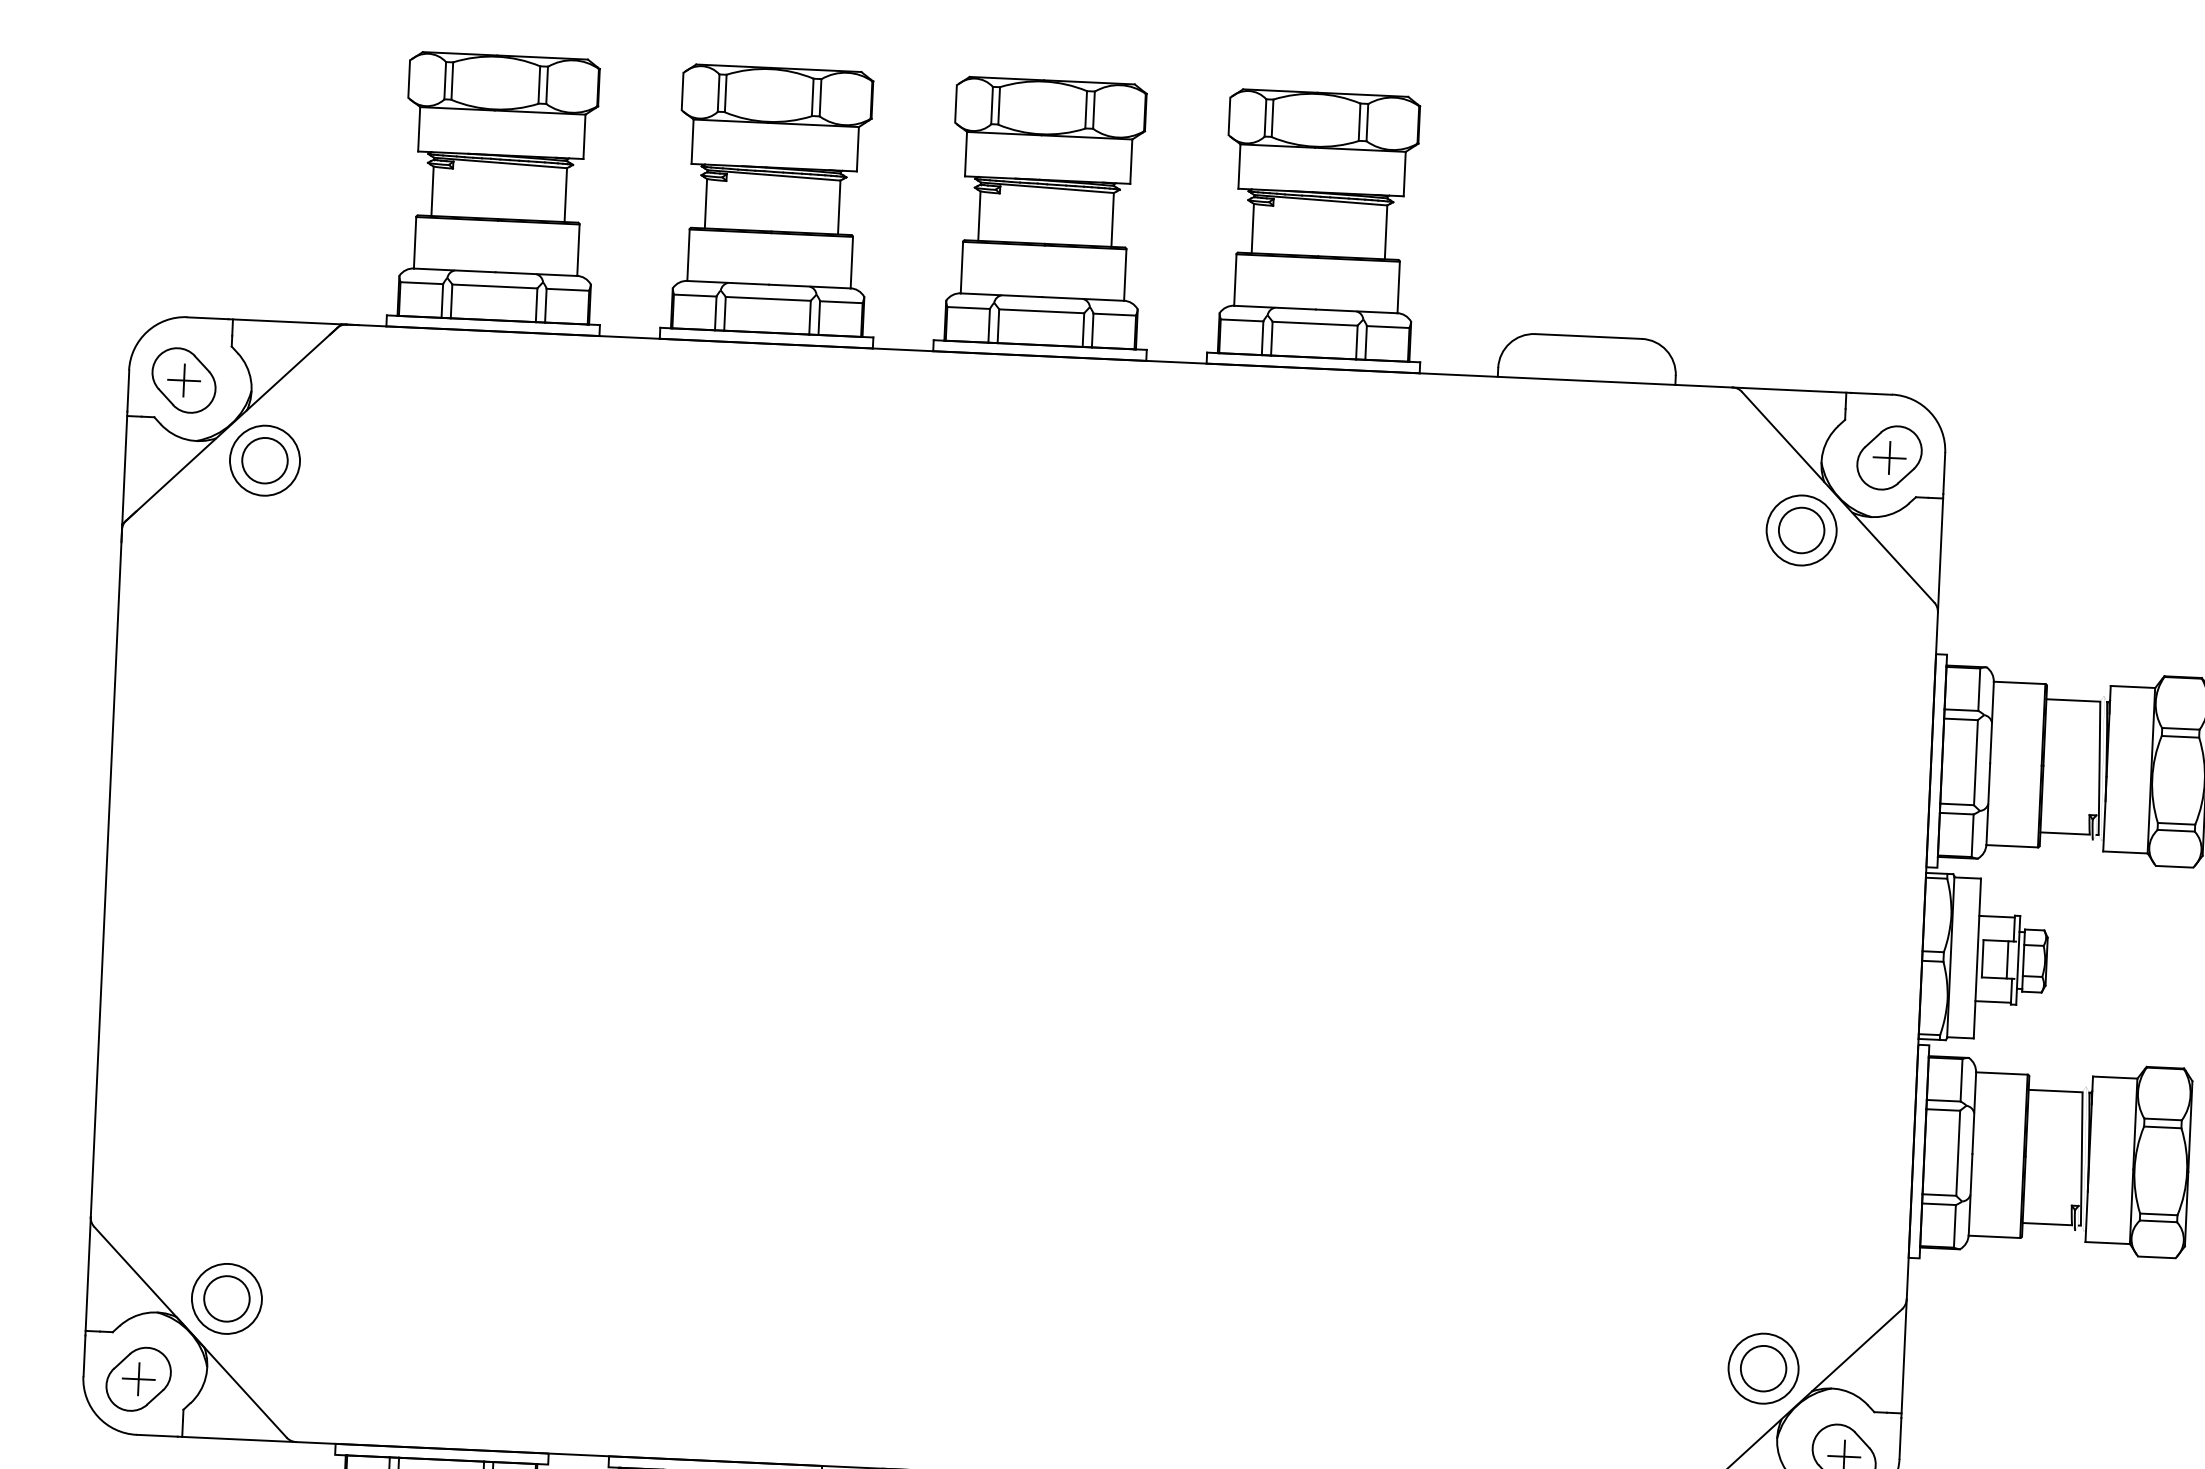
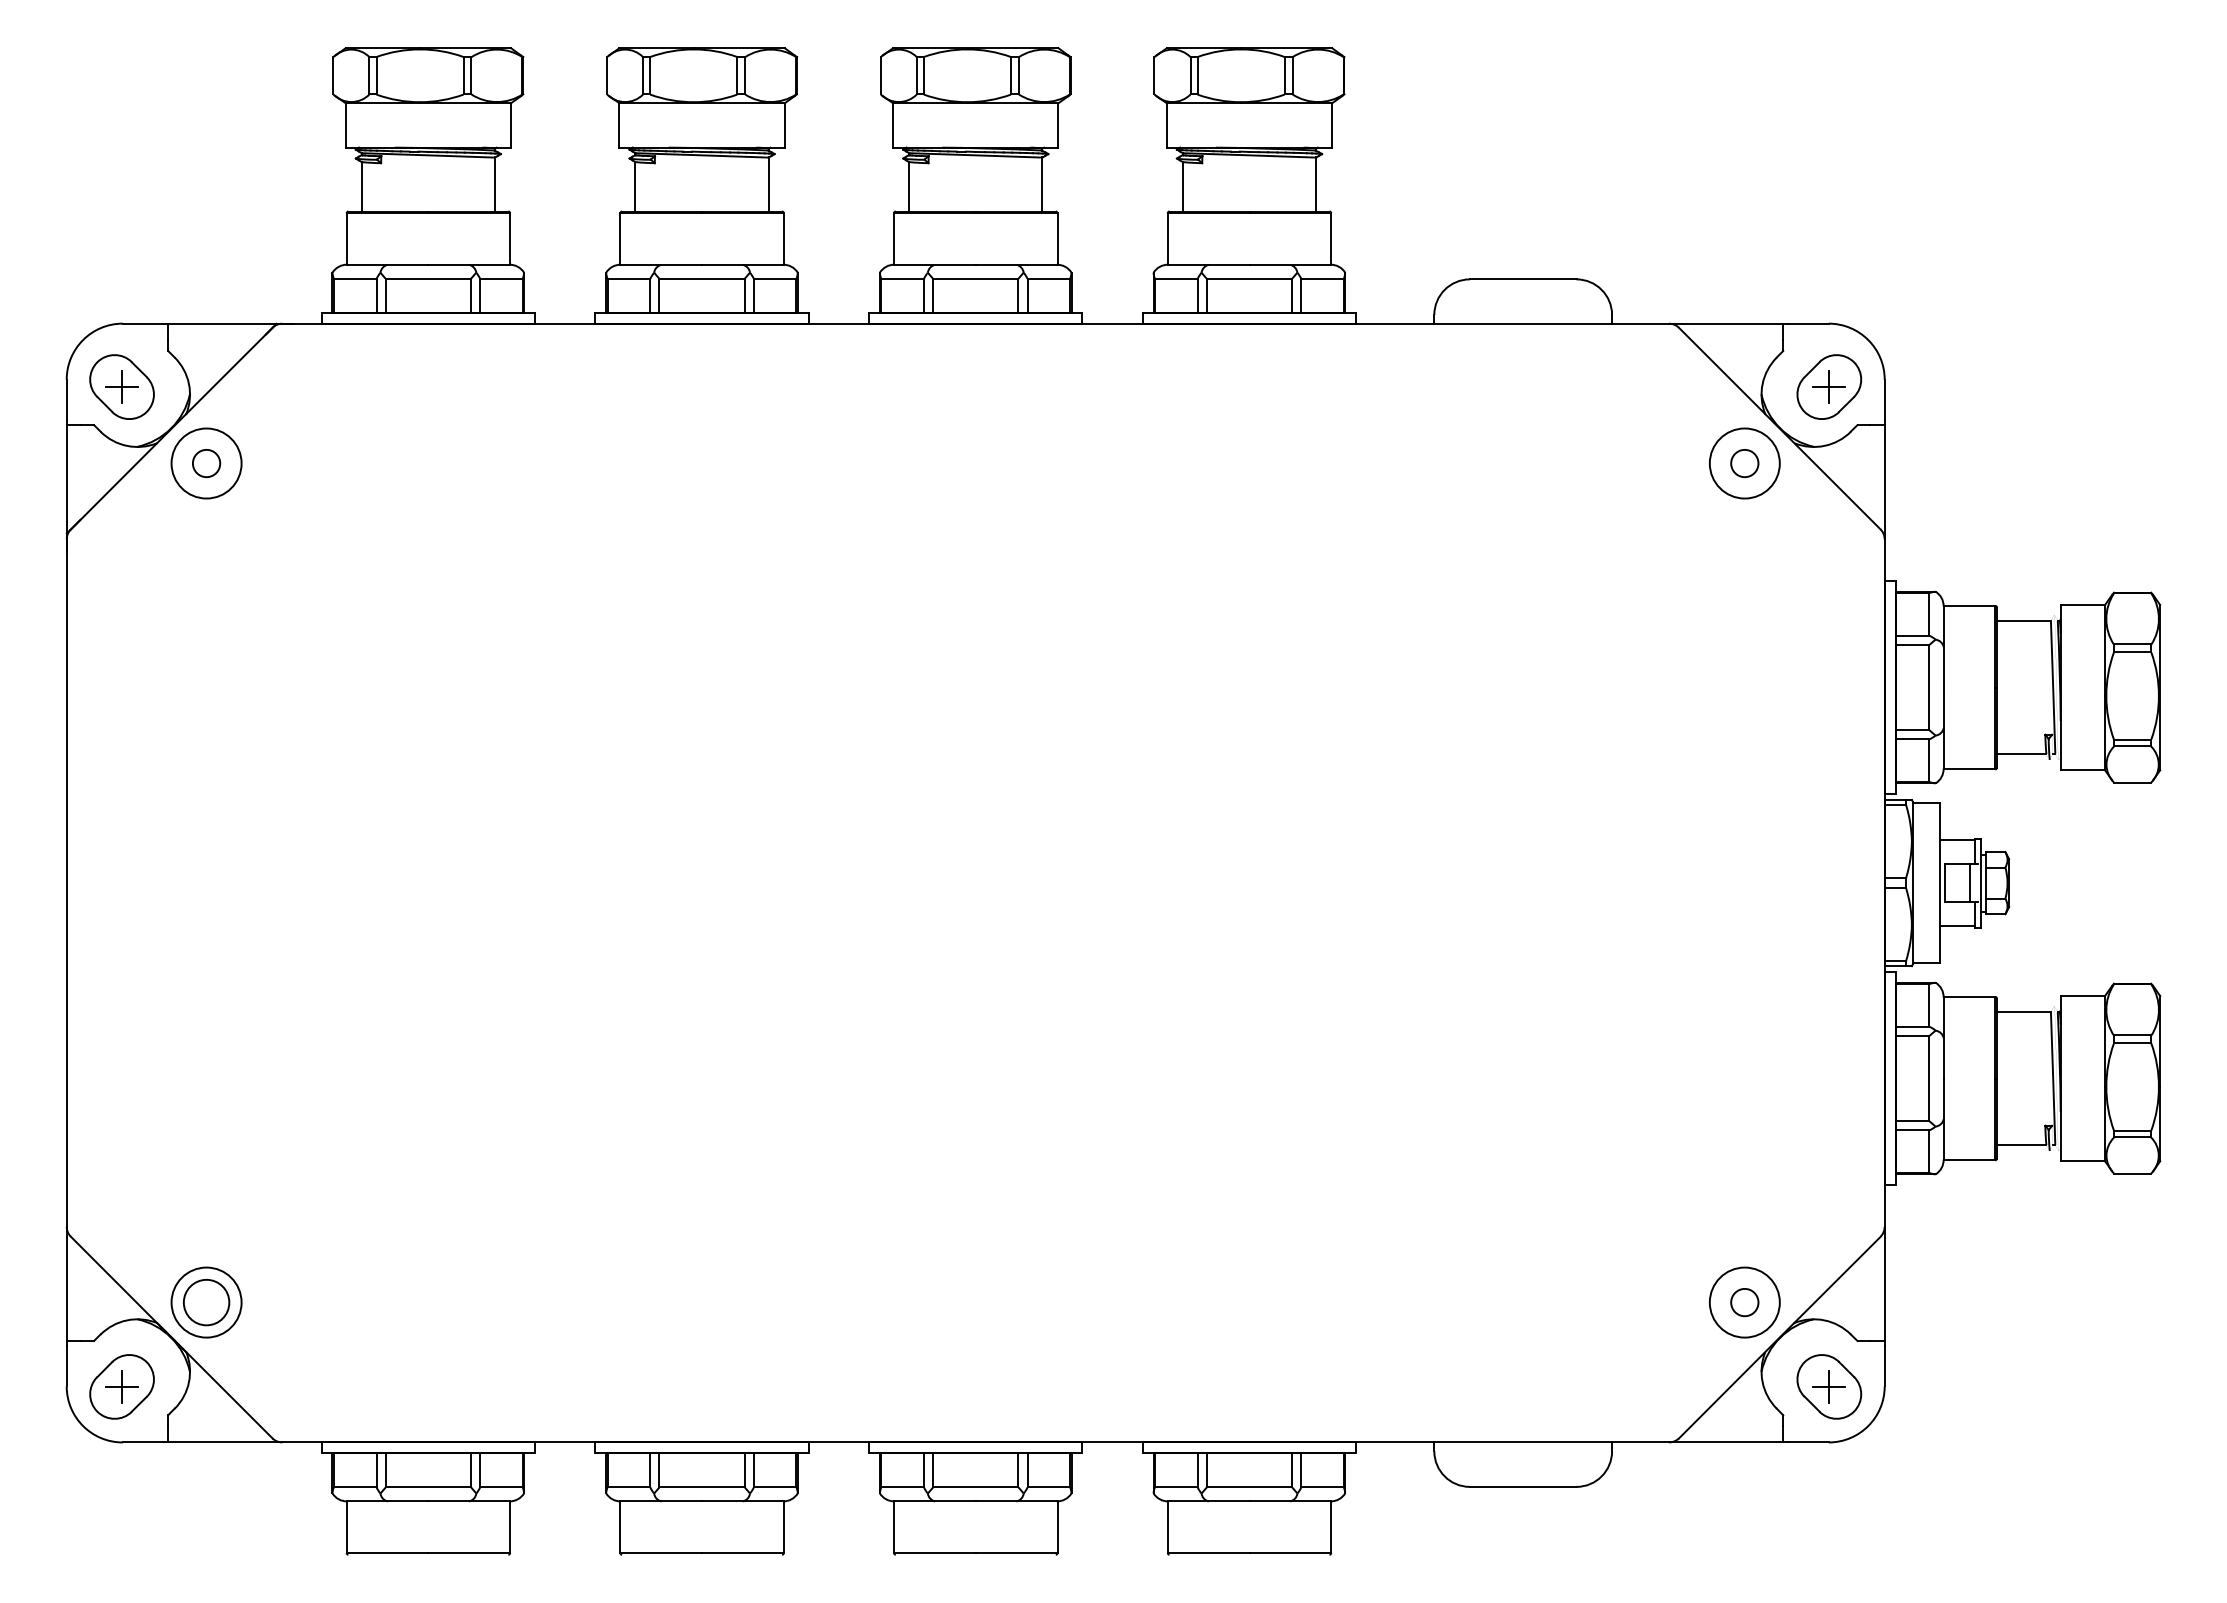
circle: (264, 460) -> (206, 463), size x0.6
circle: (1801, 530) -> (1744, 463), size x0.6
circle: (1763, 1368) -> (1744, 1302), size x0.6

